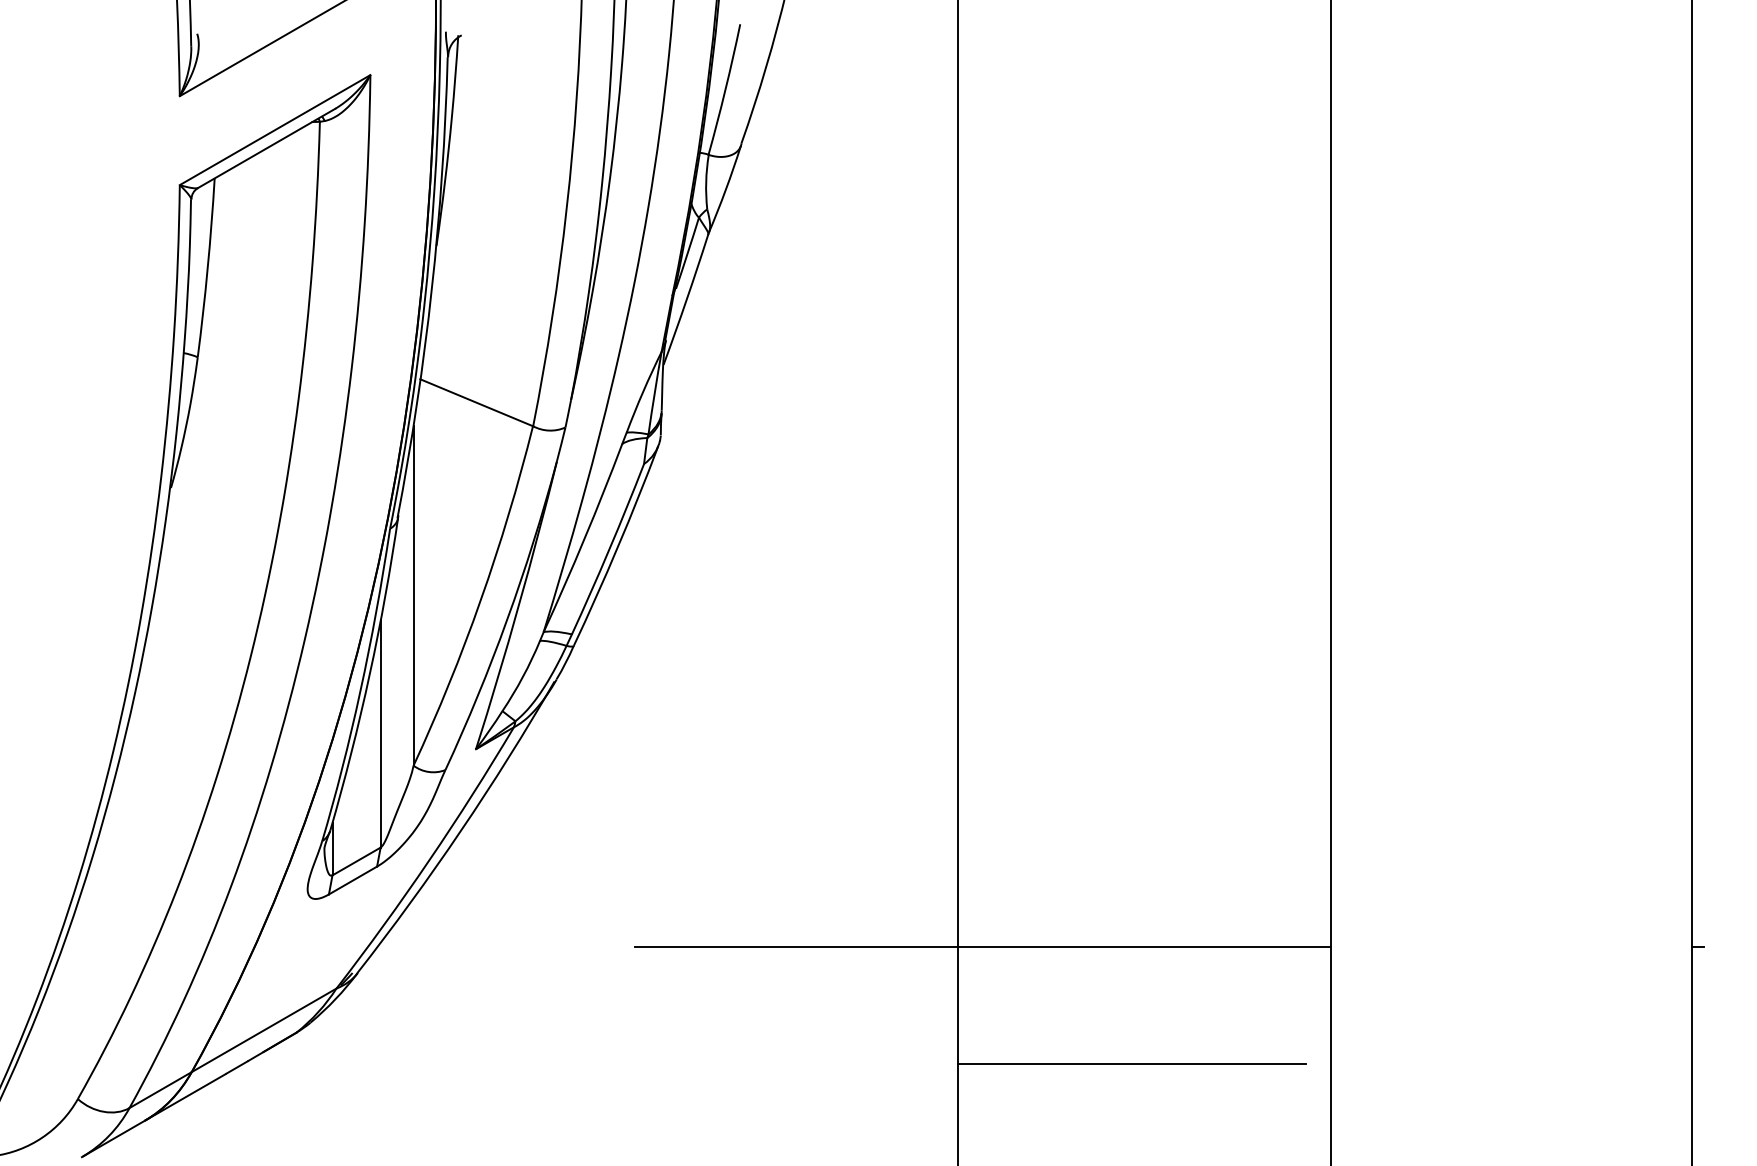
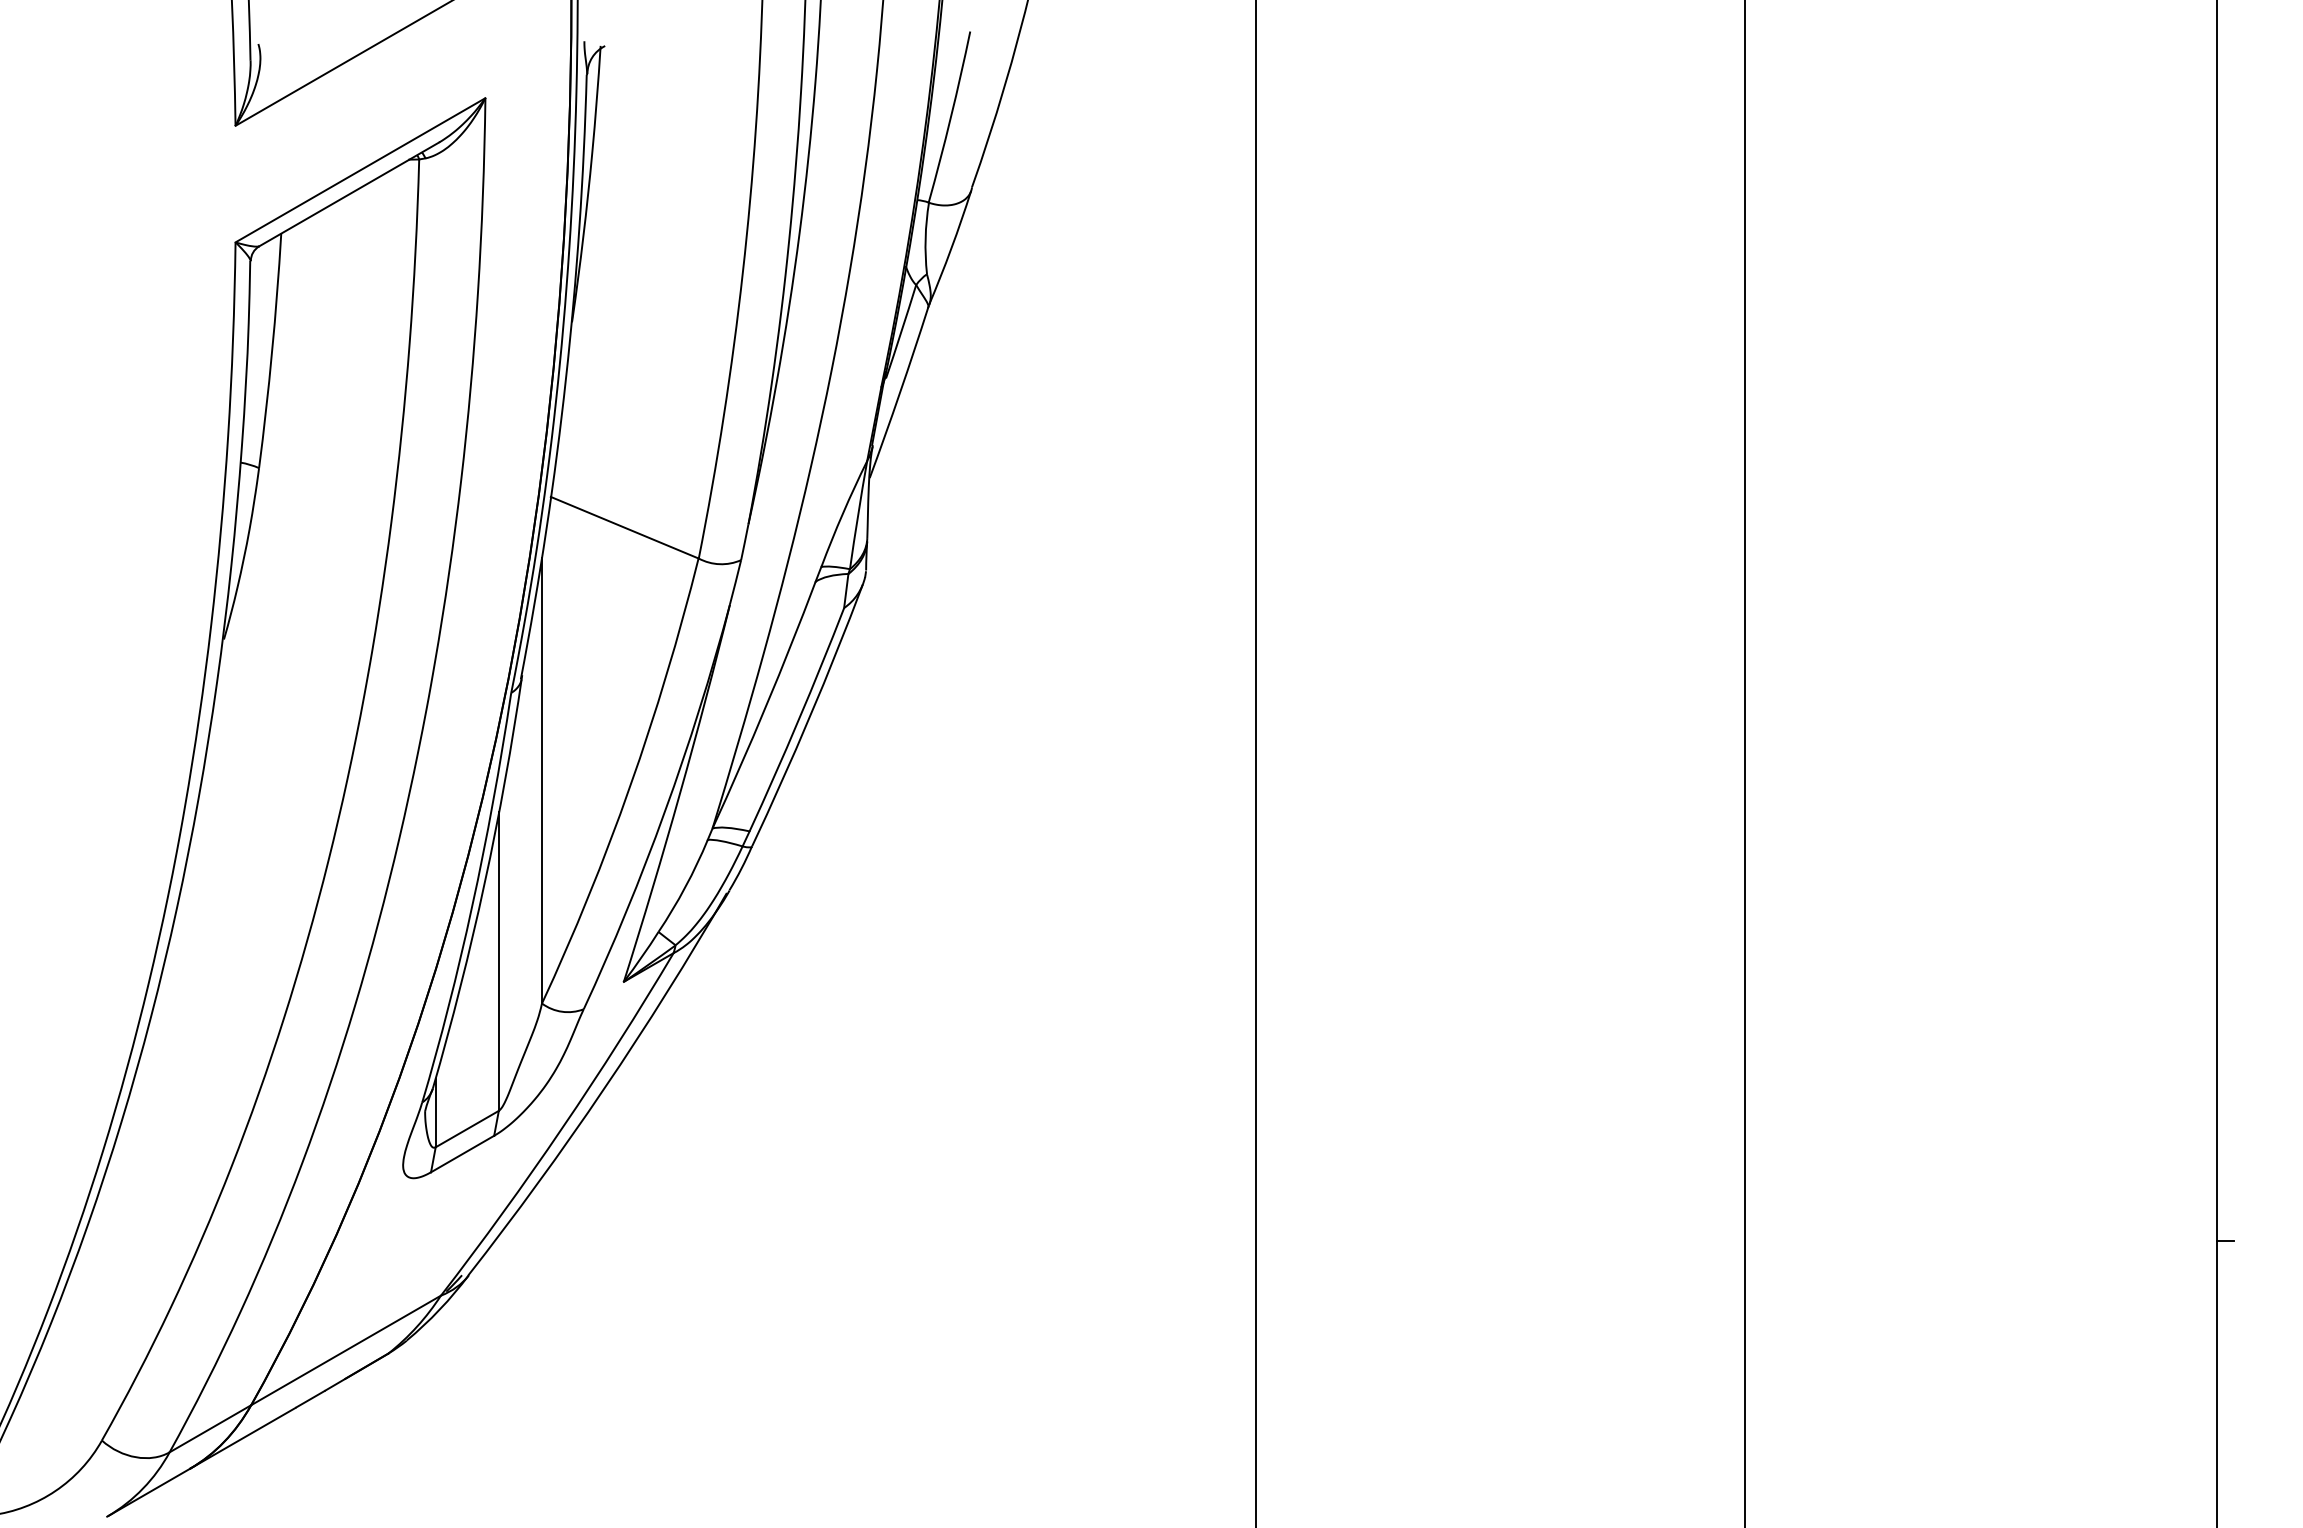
line: (983, 946) -> (1288, 1240), removed
line: (1131, 1063) -> (1483, 1394), removed

